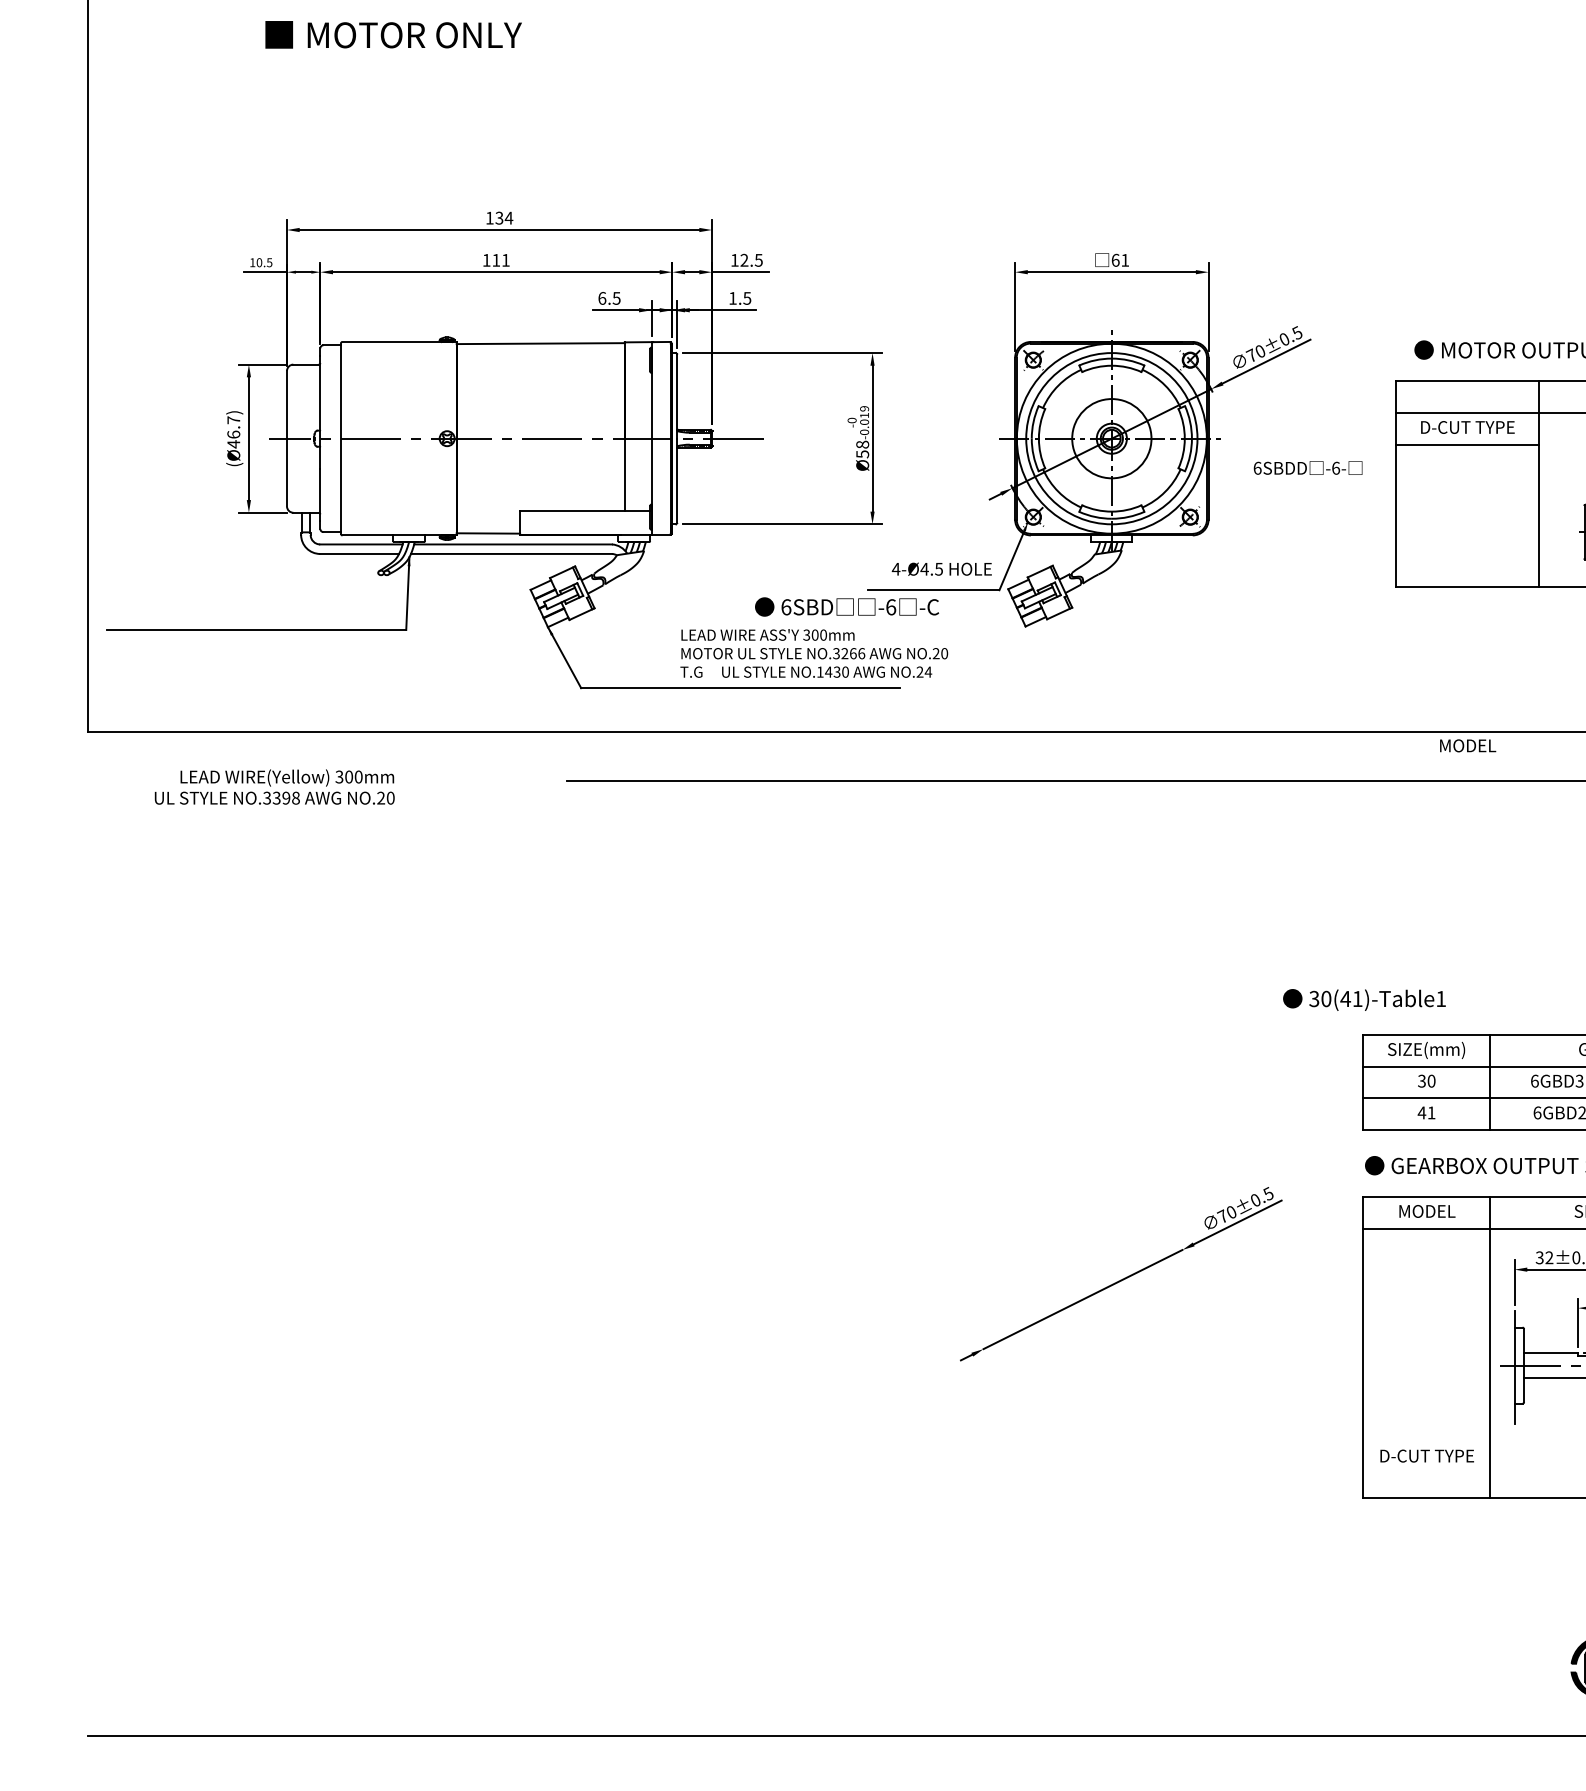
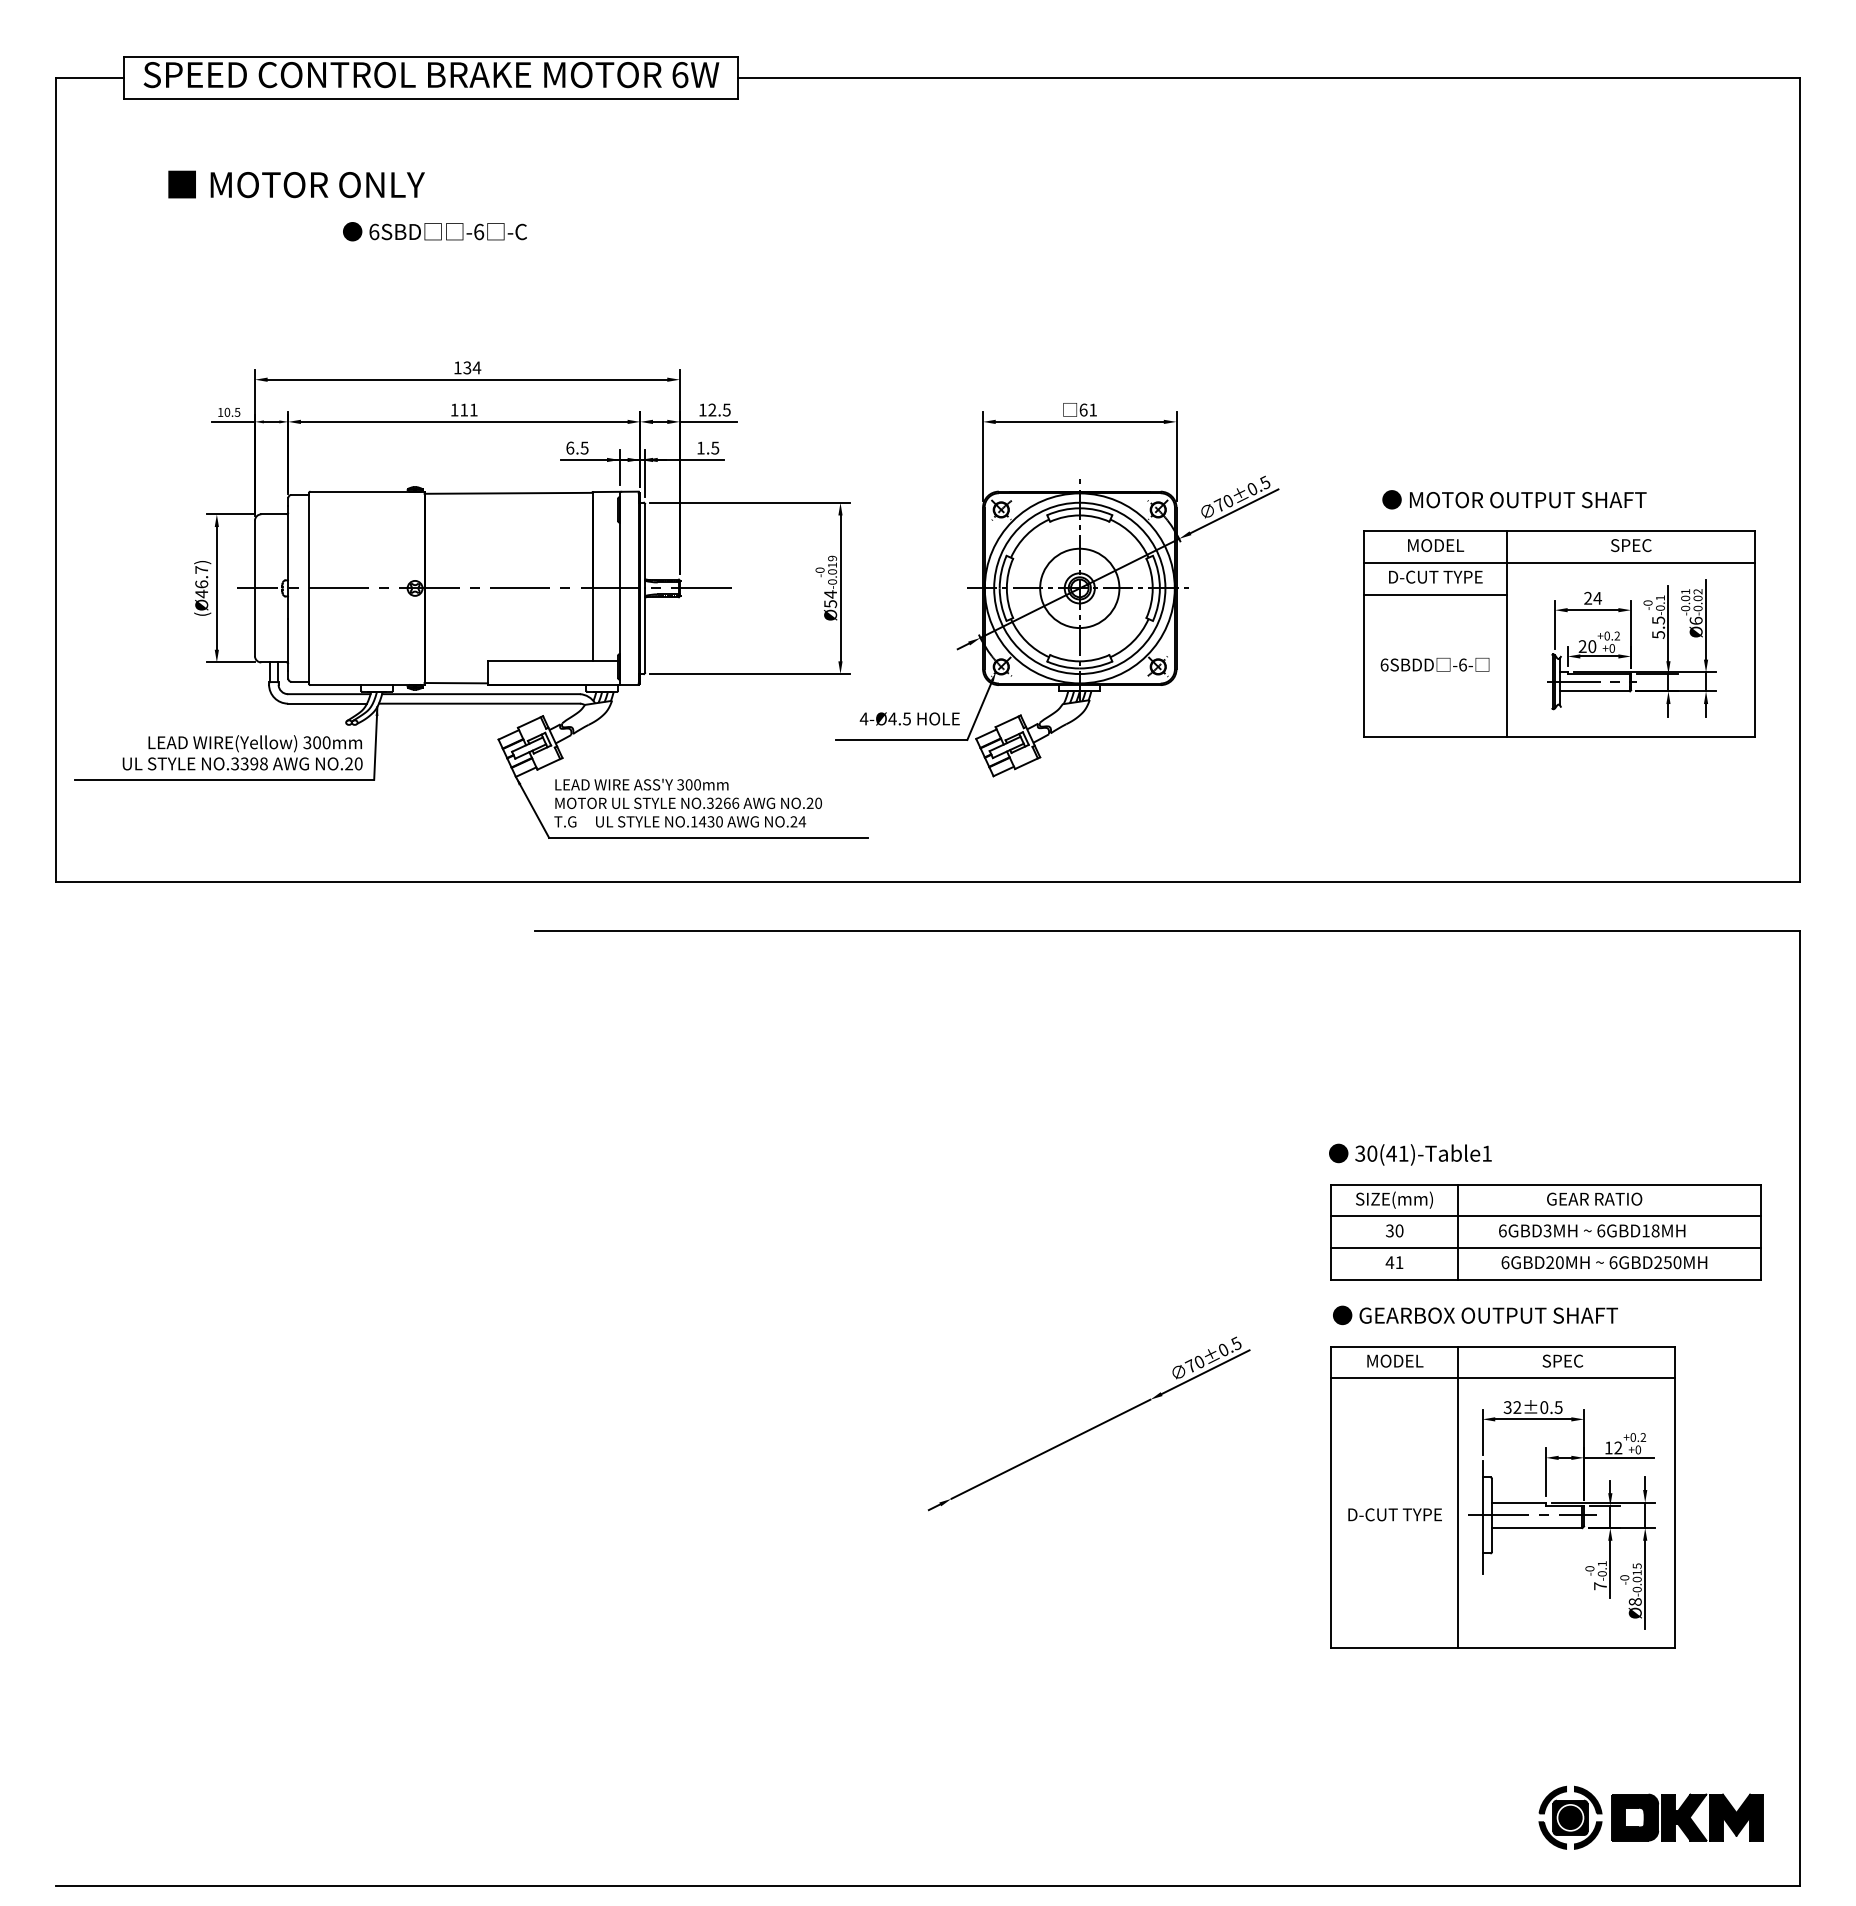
text: (393, 34) -> (296, 184), moved
text: (862, 444) -> (830, 594), Ø58 -> Ø54
text: (1307, 467) -> (1434, 664), moved
text: (846, 606) -> (434, 231), moved
text: (813, 652) -> (687, 802), moved
text: (1468, 745) -> (1436, 545), moved
text: (274, 786) -> (242, 752), moved
text: (1364, 999) -> (1410, 1154), moved
text: (1426, 1455) -> (1394, 1514), moved

